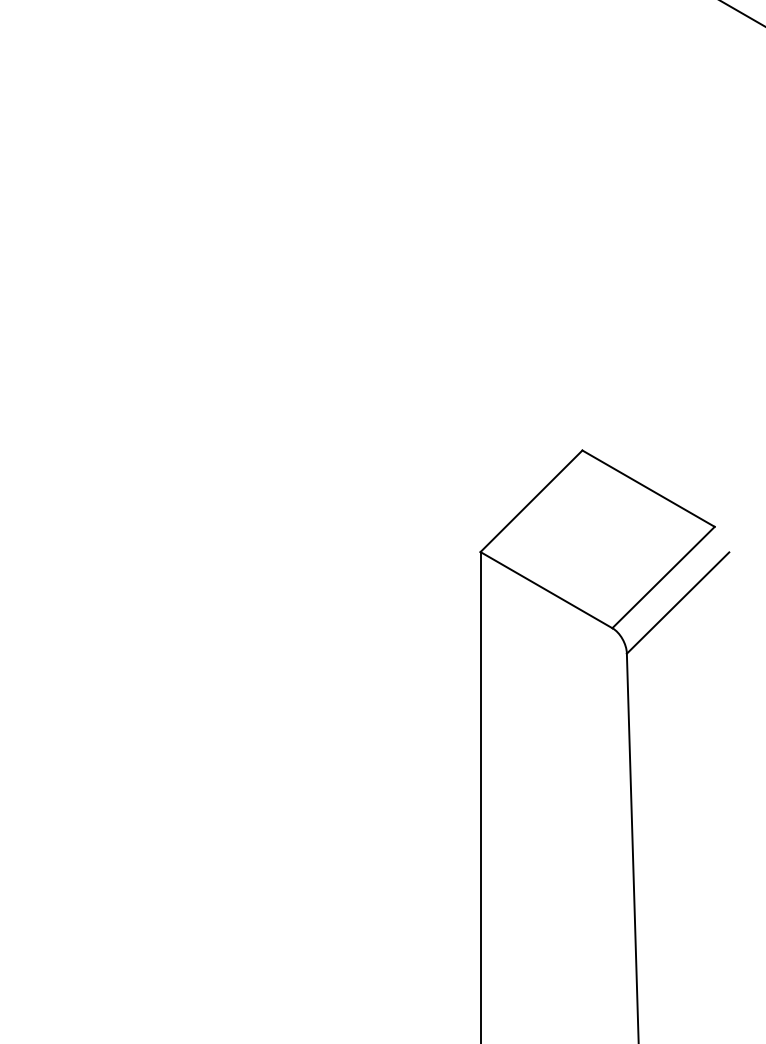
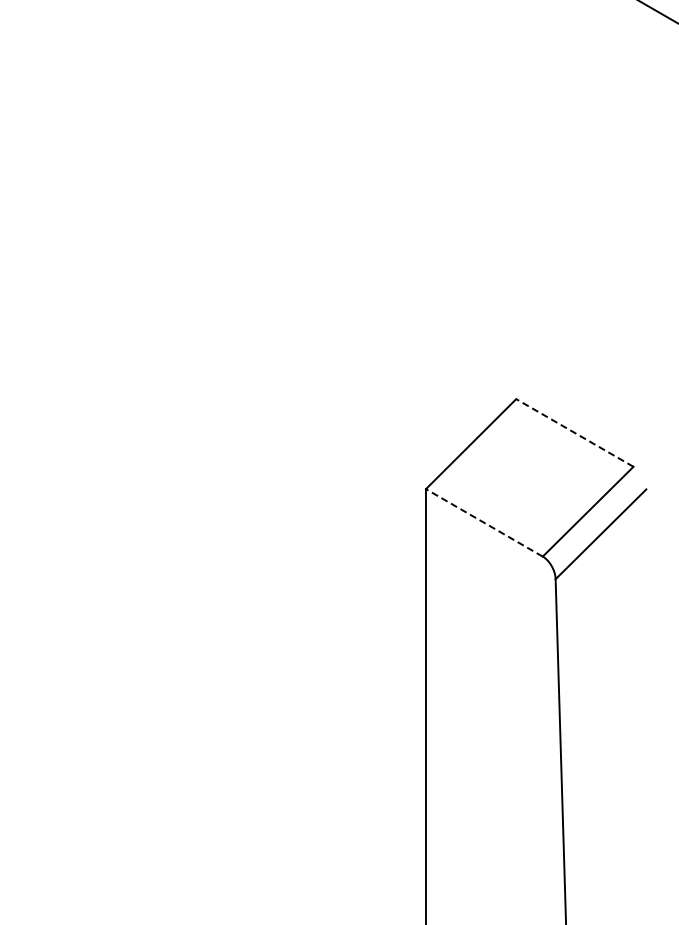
line: (648, 488) -> (574, 432), solid -> dashed
line: (545, 589) -> (483, 522), solid -> dashed

